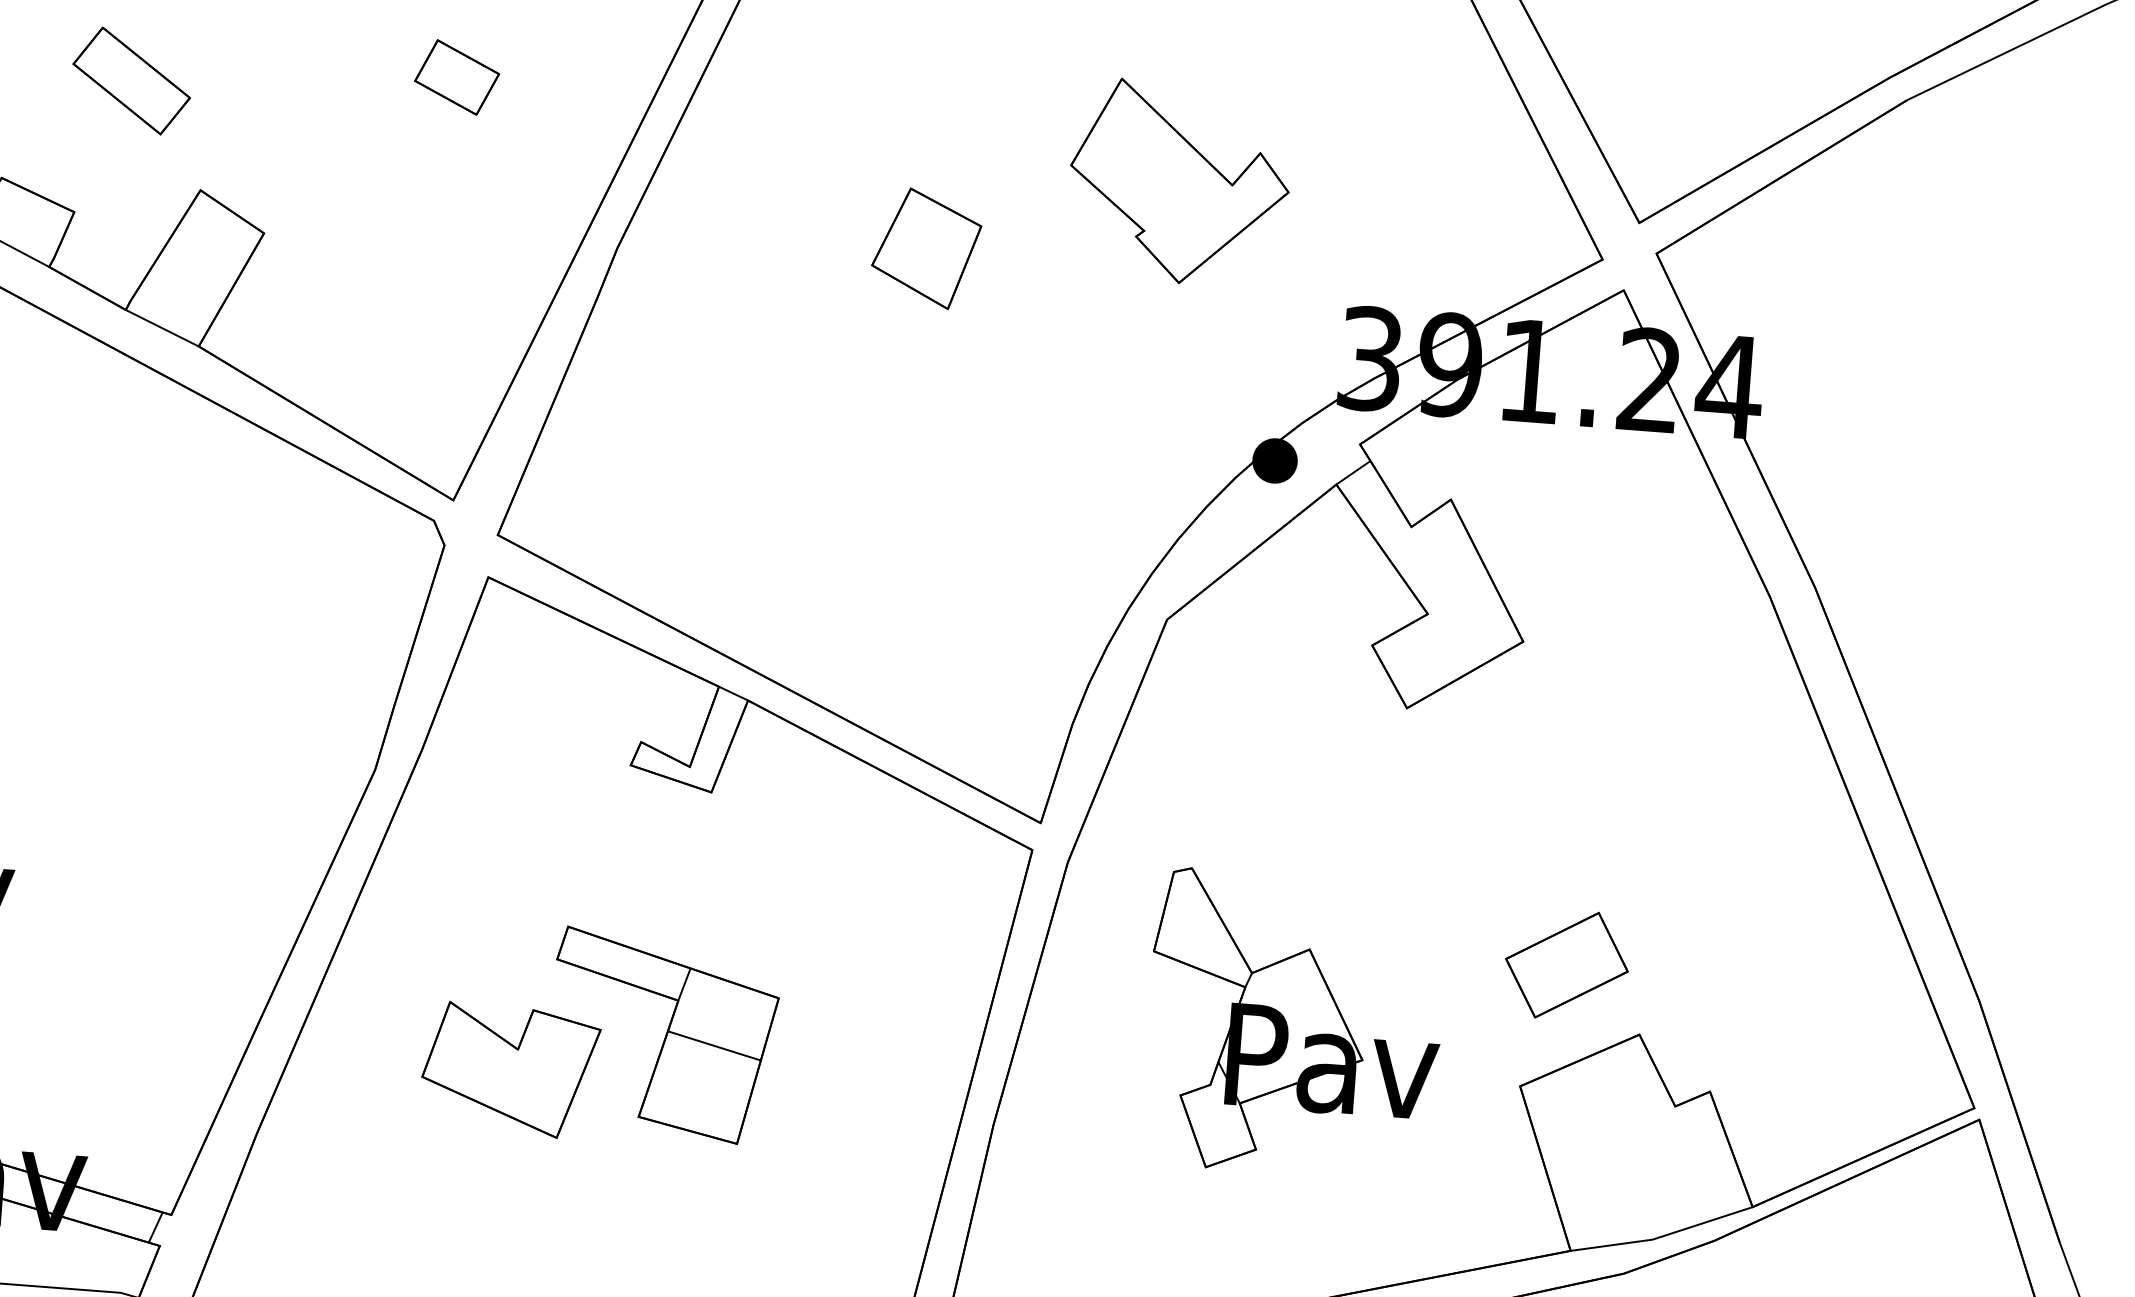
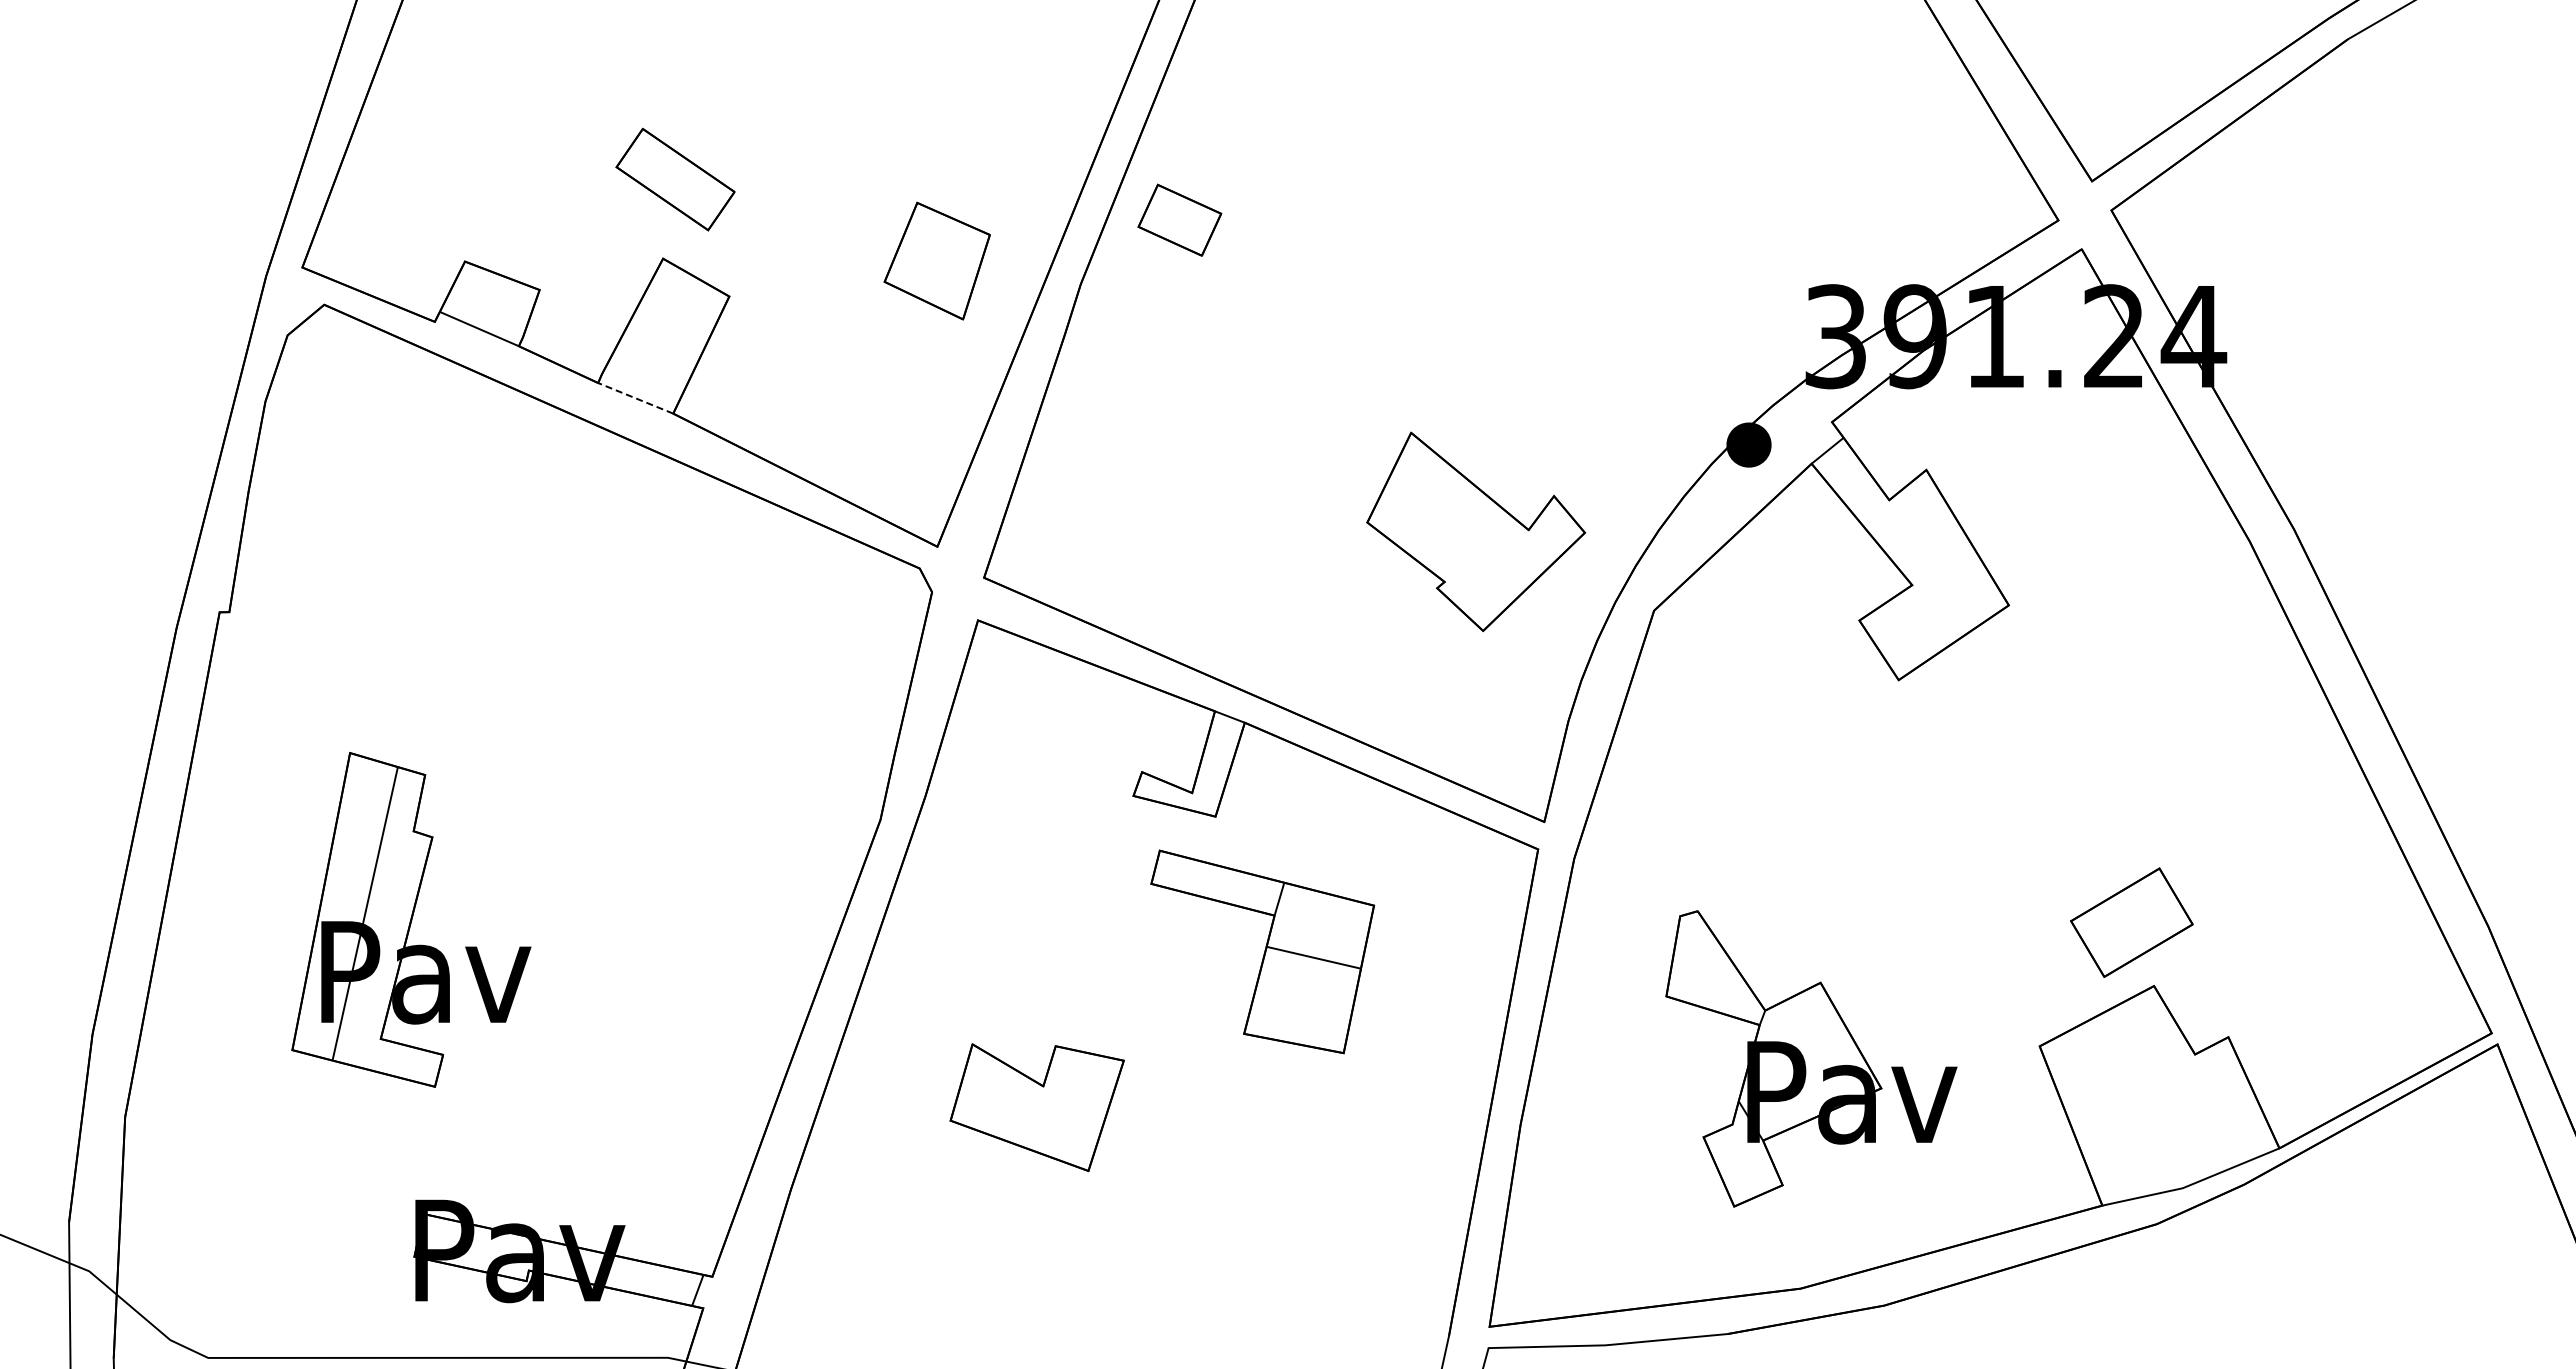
part: (456, 76) -> (1179, 219), moved
part: (131, 80) -> (675, 179), moved
part: (1178, 182) -> (1475, 531), moved
part: (925, 247) -> (936, 260), moved
line: (162, 328) -> (635, 398), solid -> dashed
part: (1566, 964) -> (2131, 922), moved
part: (1294, 1024) -> (1811, 1058), moved
part: (663, 1035) -> (1262, 951), moved

